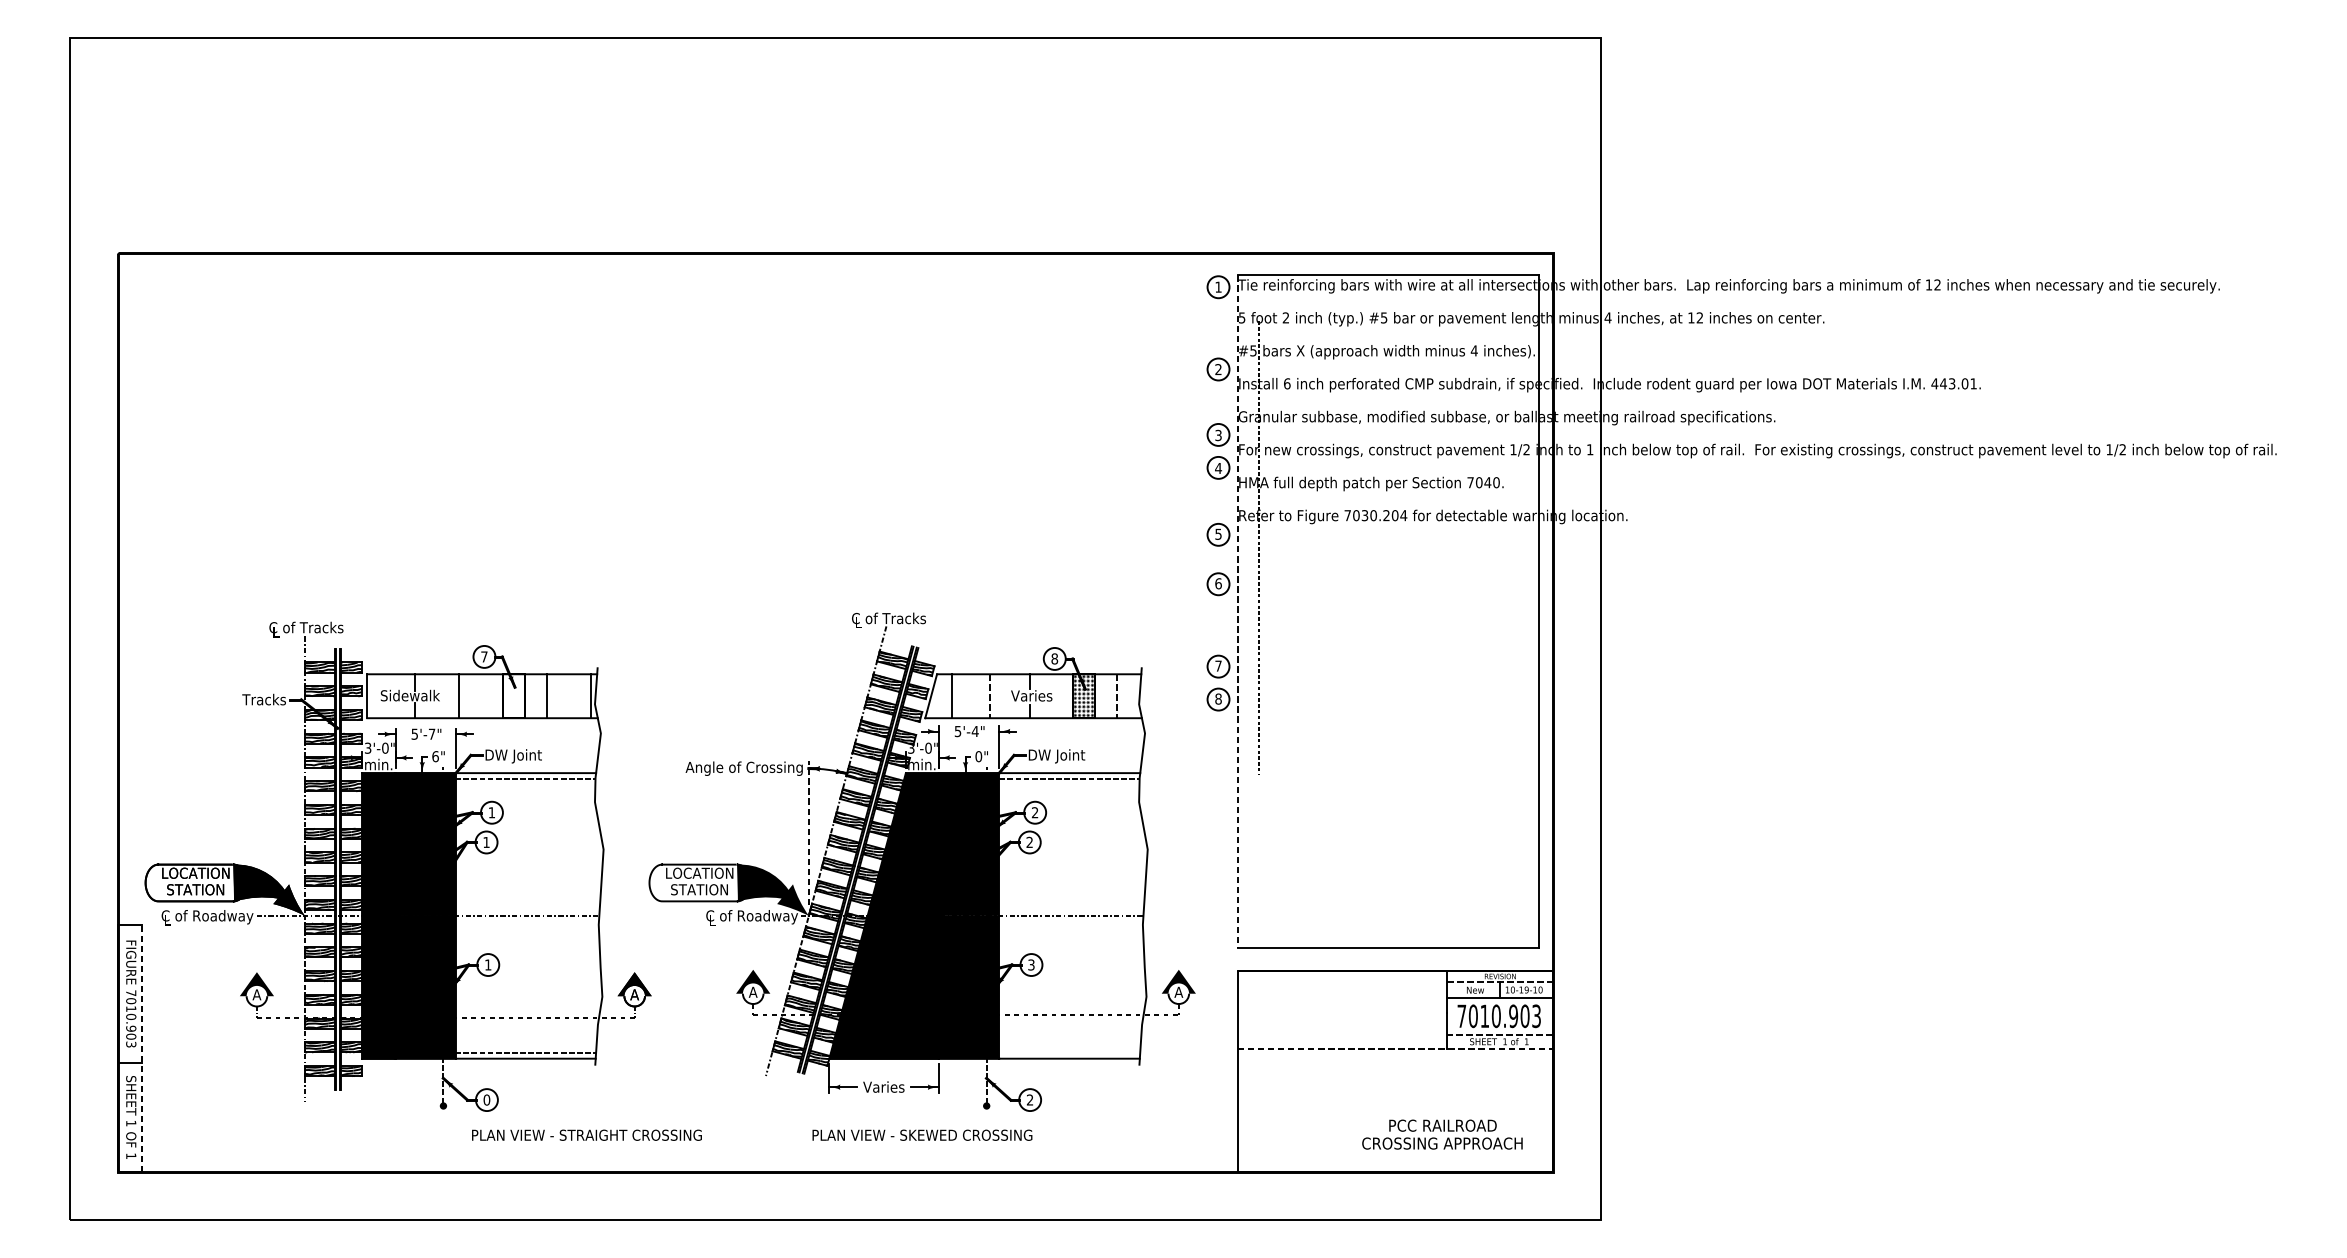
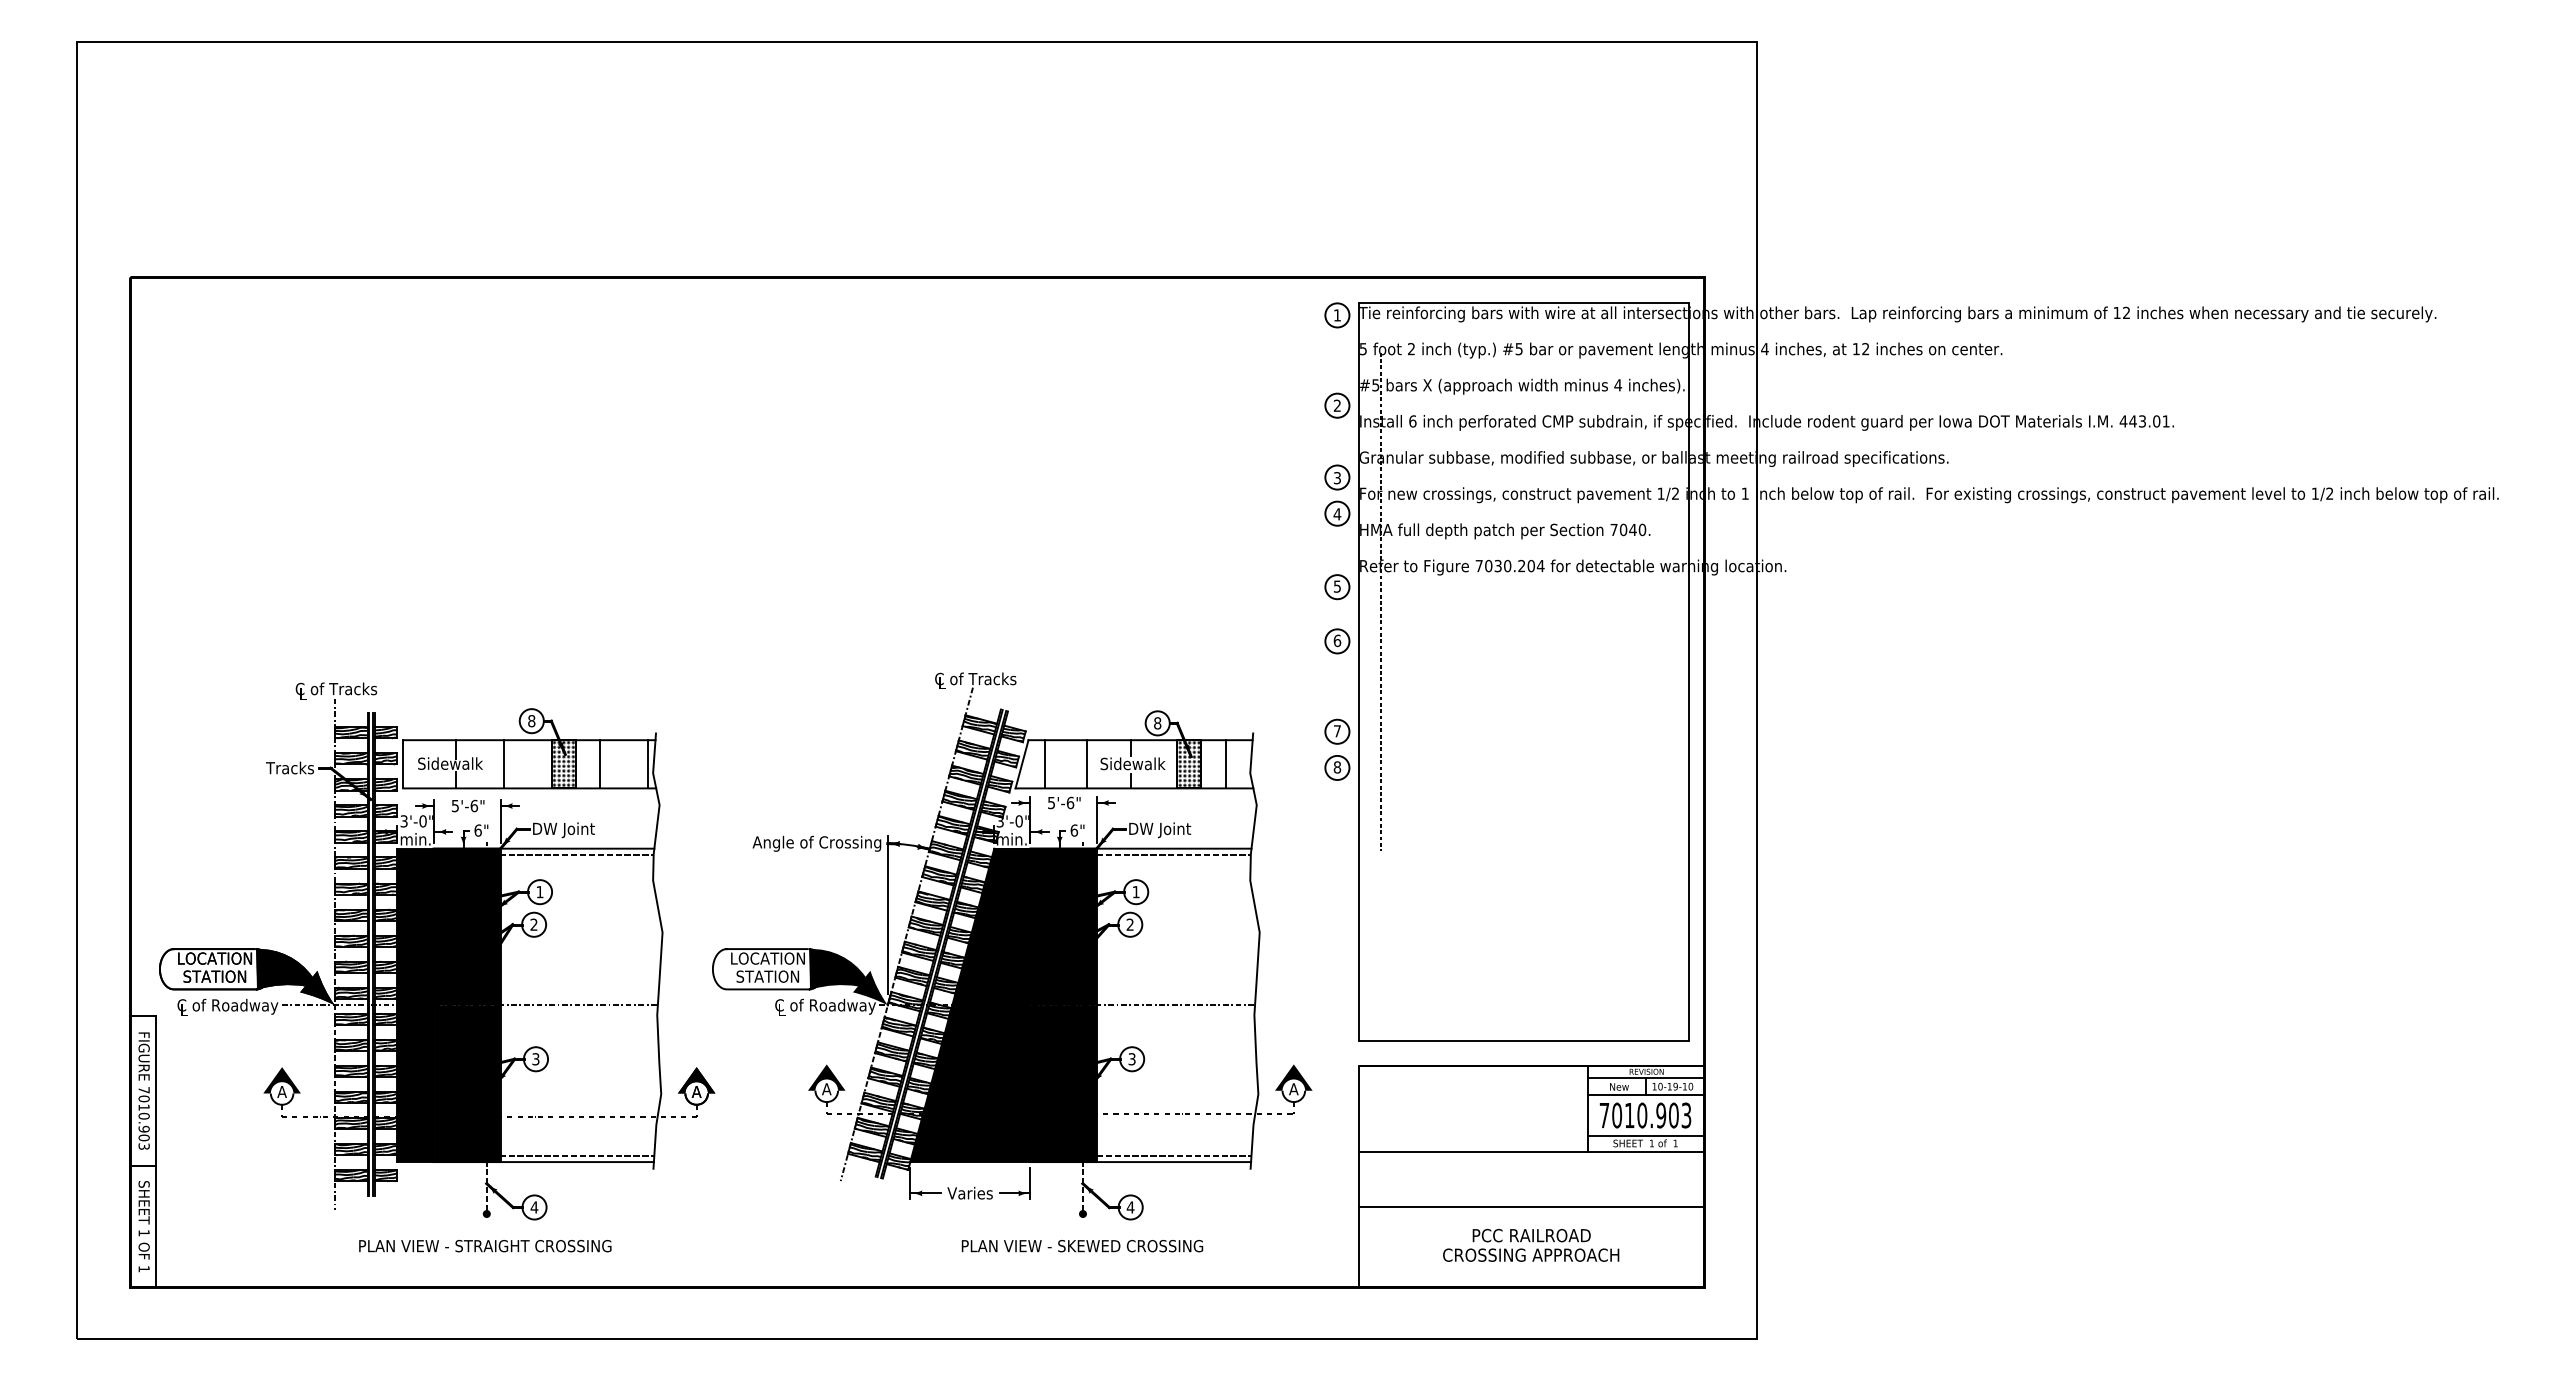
line: (1237, 612) -> (1358, 672), dashed -> solid
text: (484, 657) -> (531, 721), 7 -> 8
hatch: (513, 695) -> (563, 763), added
text: (1031, 695) -> (1132, 763), Varies -> Sidewalk
line: (989, 696) -> (1086, 764), dashed -> solid
line: (1116, 696) -> (1225, 764), dashed -> solid
text: (975, 731) -> (1070, 802), 5'-4" -> 5'-6"
text: (432, 733) -> (474, 805), 5'-7" -> 5'-6"
text: (978, 756) -> (1074, 830), 0" -> 6"
text: (1034, 812) -> (1135, 891), 2 -> 1
line: (808, 833) -> (887, 914), dashed -> solid
text: (485, 842) -> (533, 924), 1 -> 2
text: (487, 965) -> (535, 1059), 1 -> 3
line: (1500, 982) -> (1646, 1078), dashed -> solid
line: (1500, 1034) -> (1646, 1135), dashed -> solid
line: (141, 1049) -> (155, 1151), dashed -> solid
line: (1395, 1049) -> (1531, 1151), dashed -> solid
line: (1069, 1053) -> (1173, 1156), added
text: (486, 1100) -> (534, 1207), 0 -> 4
text: (1029, 1100) -> (1130, 1207), 2 -> 4
line: (1395, 1100) -> (1531, 1207), added
text: (1442, 1134) -> (1531, 1245), moved
text: (587, 1135) -> (485, 1246), moved
text: (922, 1135) -> (1082, 1246), moved

